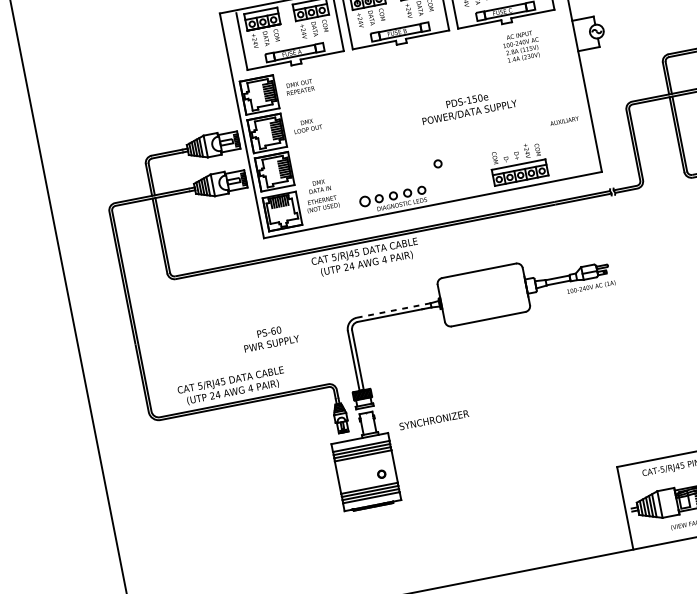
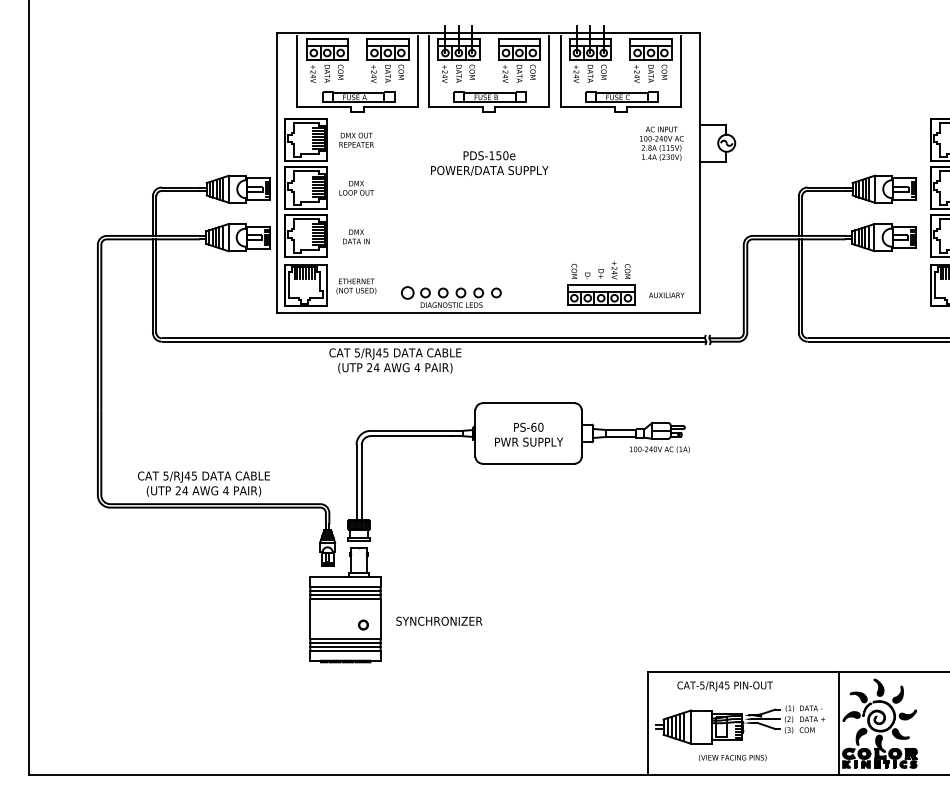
text: (521, 46) -> (661, 143), moved
text: (468, 106) -> (489, 163), moved
text: (564, 121) -> (666, 295), moved
circle: (438, 163) -> (496, 292), moved
text: (319, 185) -> (356, 236), moved
line: (393, 310) -> (416, 430), dashed -> solid
text: (270, 337) -> (528, 434), moved
text: (434, 419) -> (439, 620), moved

